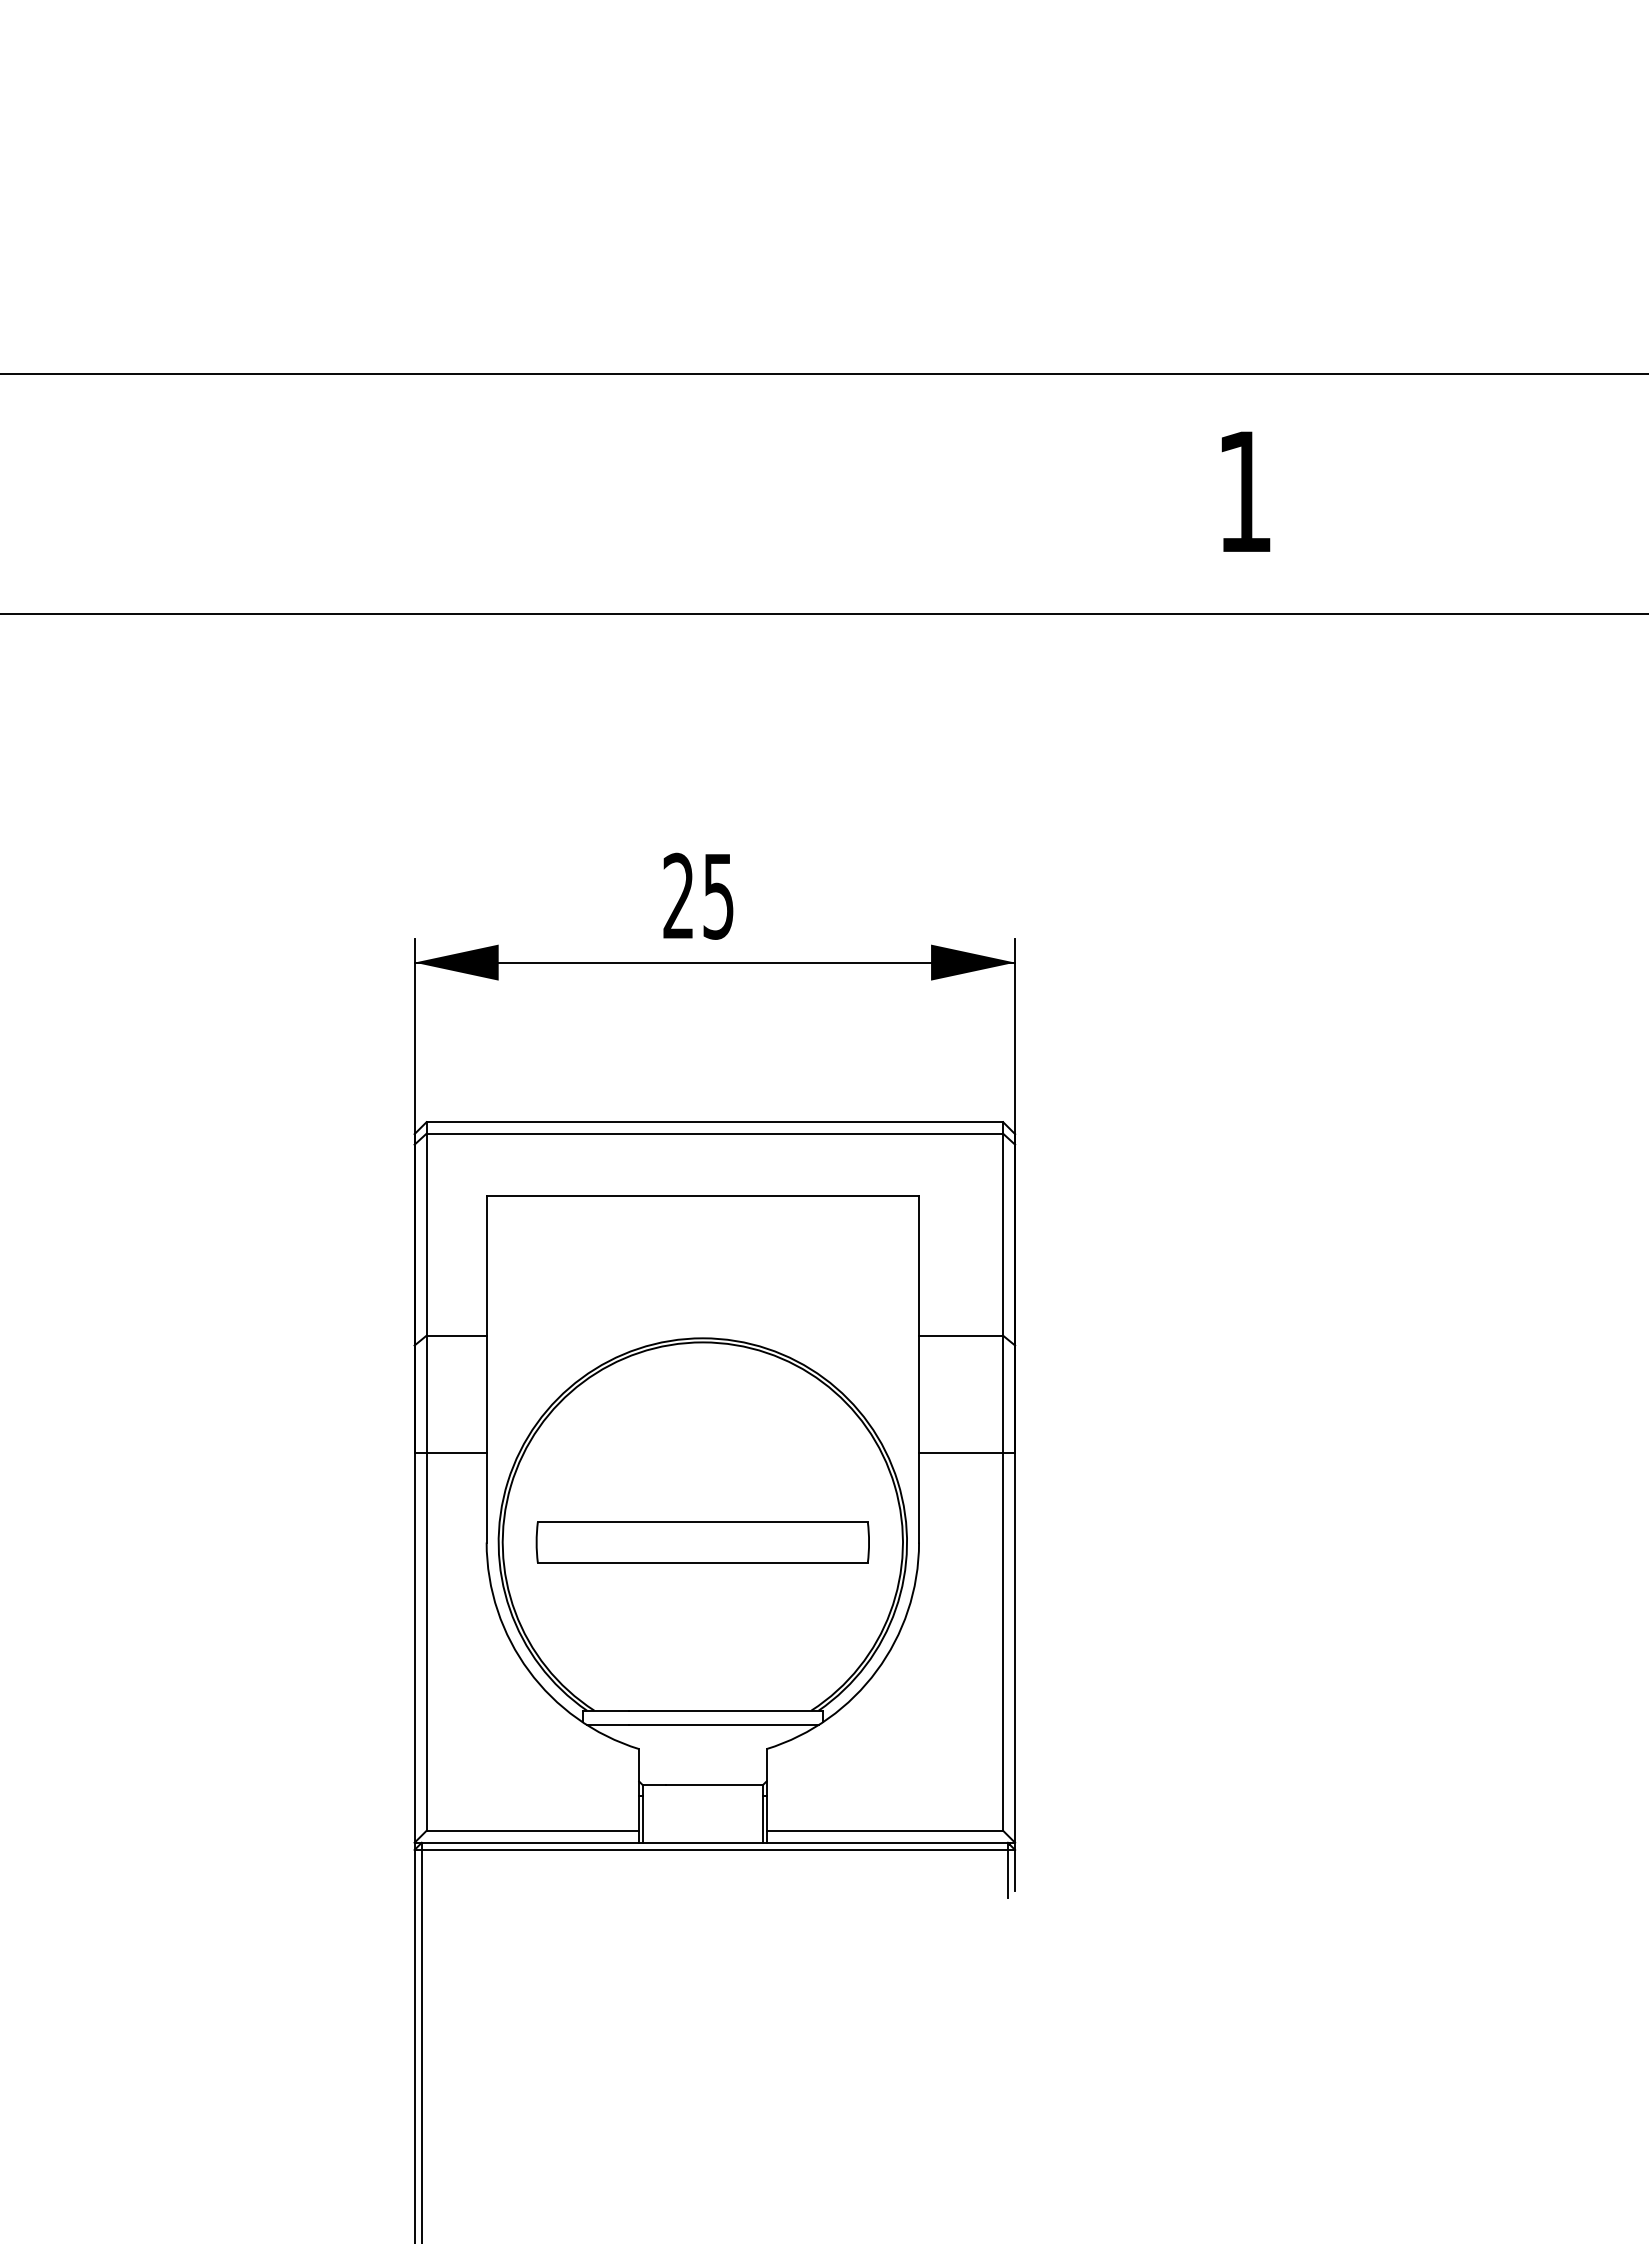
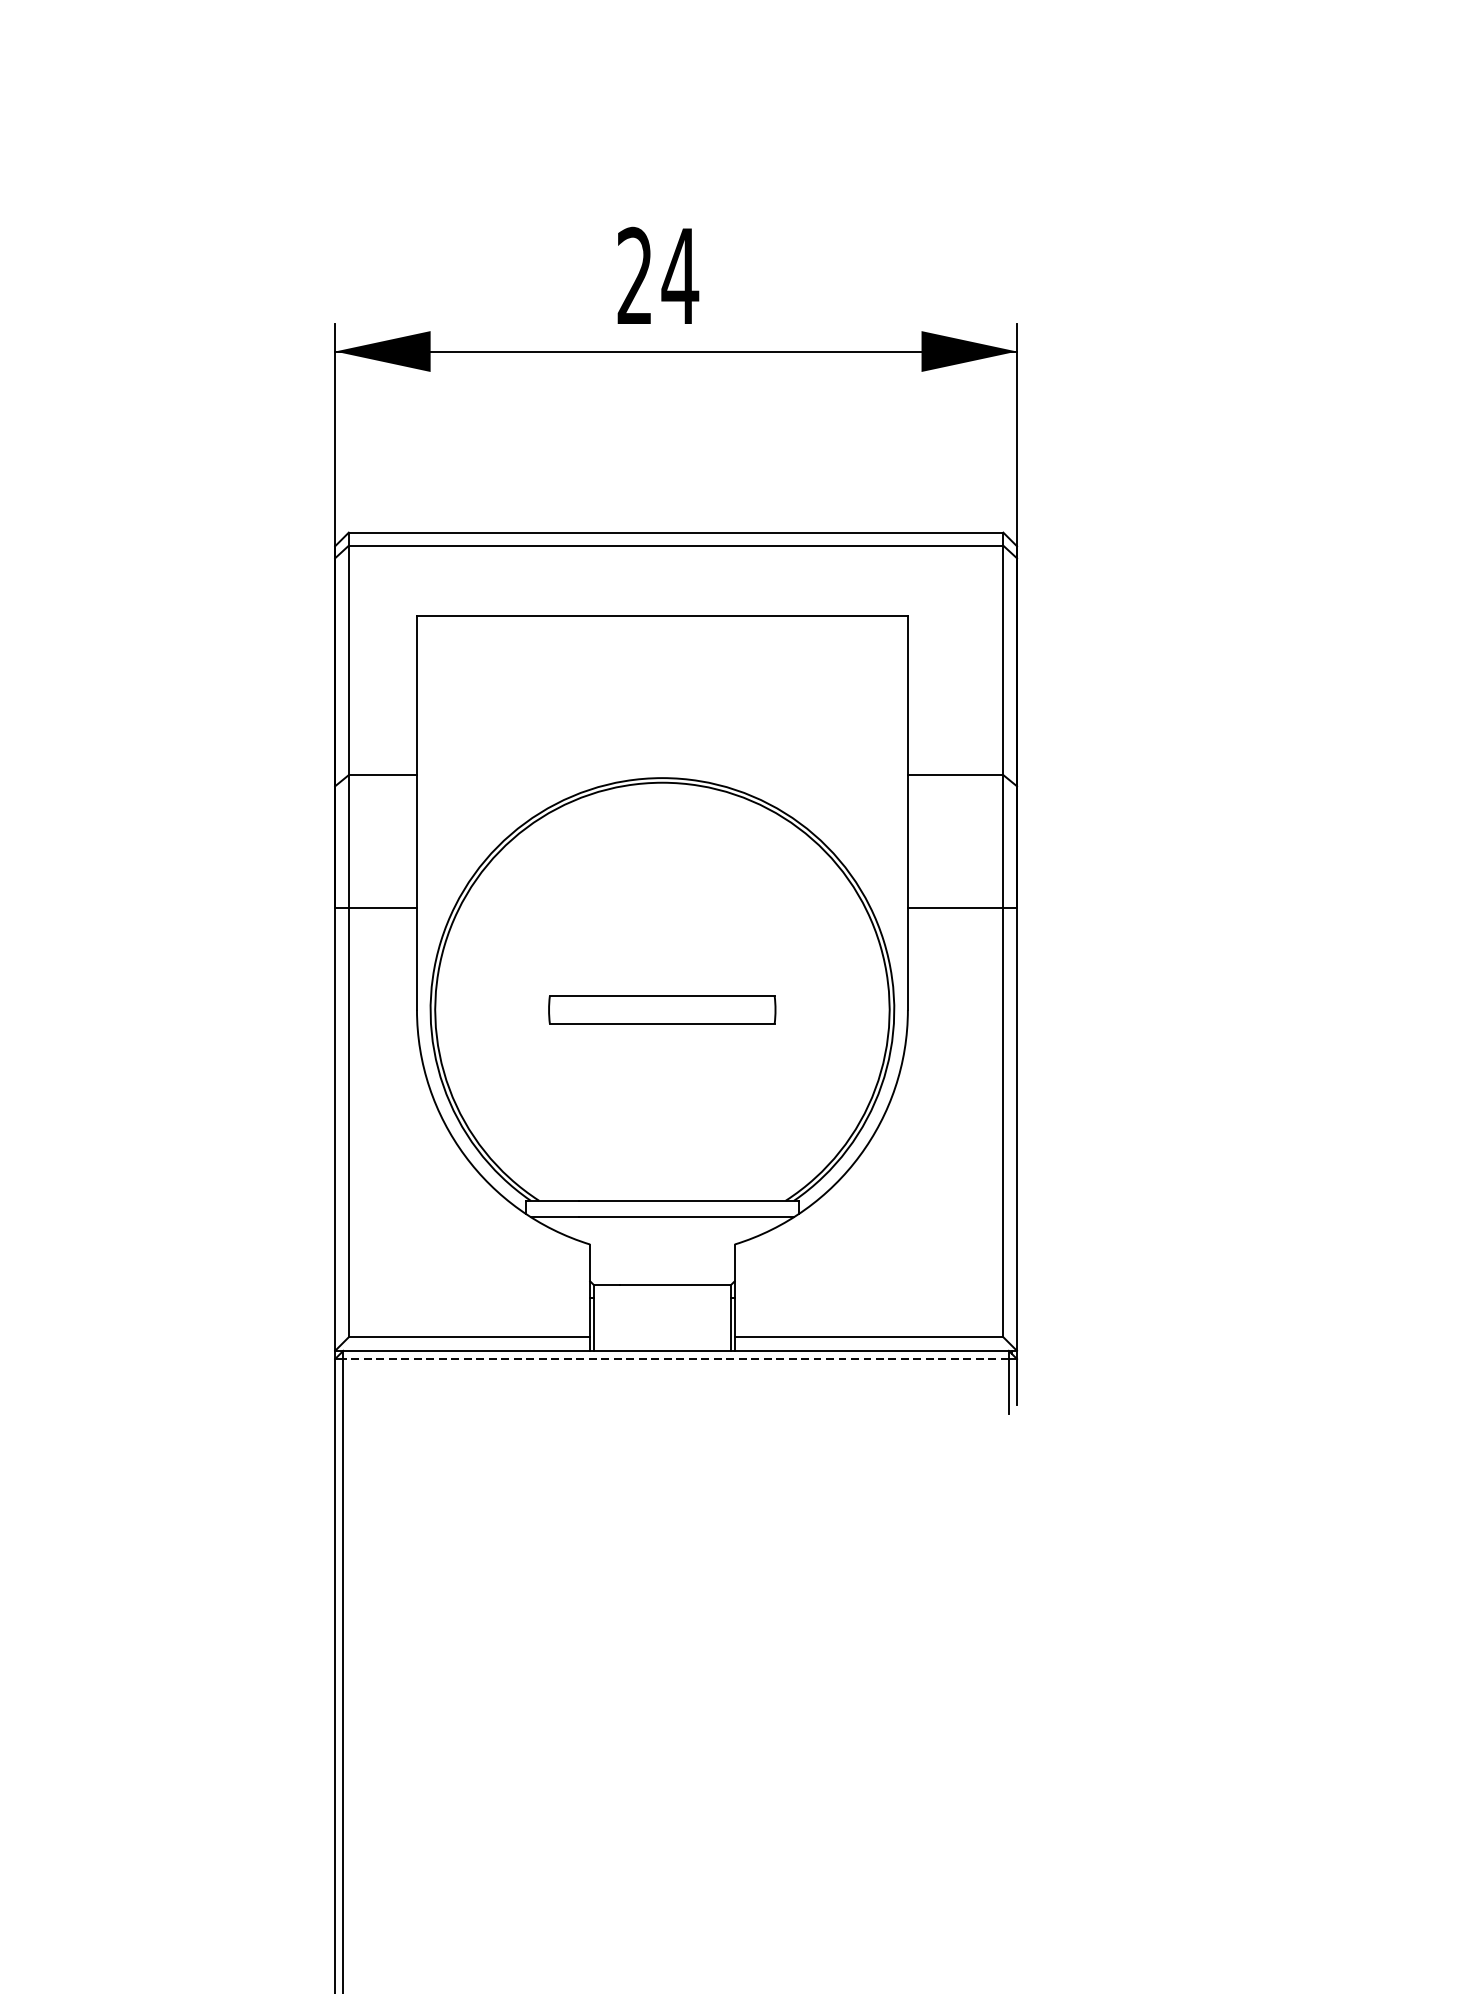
text: (718, 896) -> (680, 276), 25 -> 24
part: (702, 1542) -> (662, 1009), size x0.6
line: (714, 1849) -> (675, 1358), solid -> dashed

